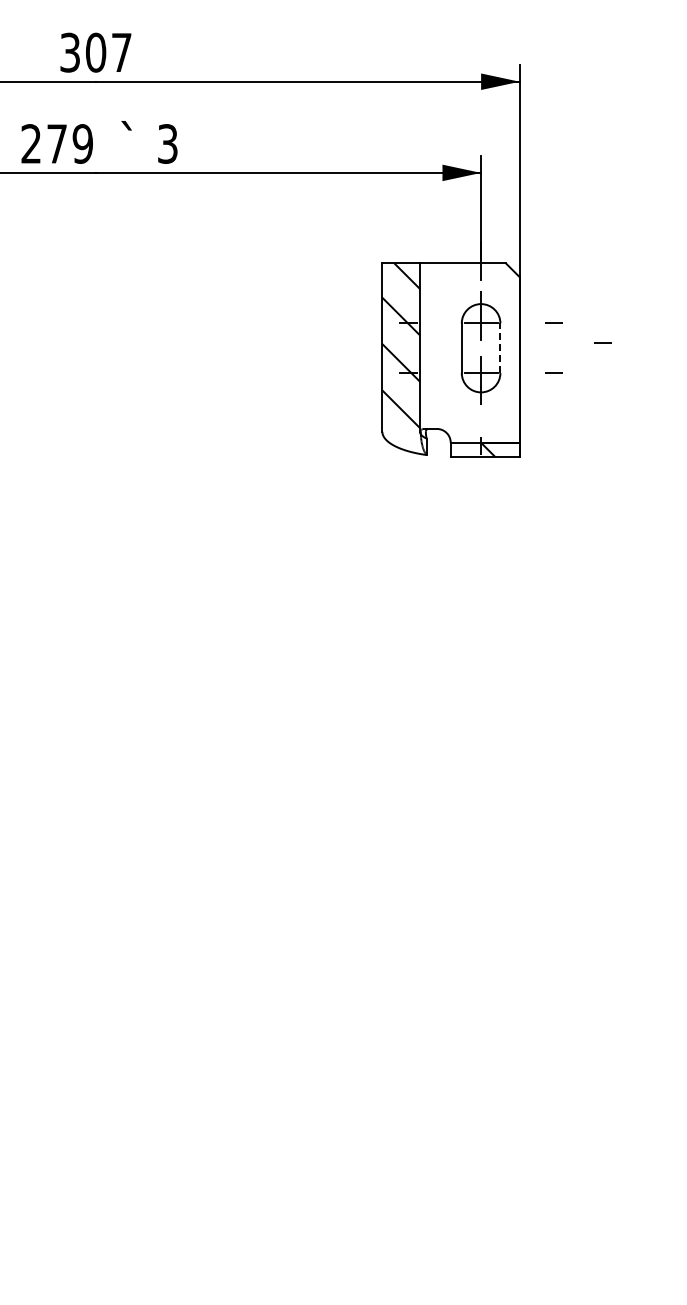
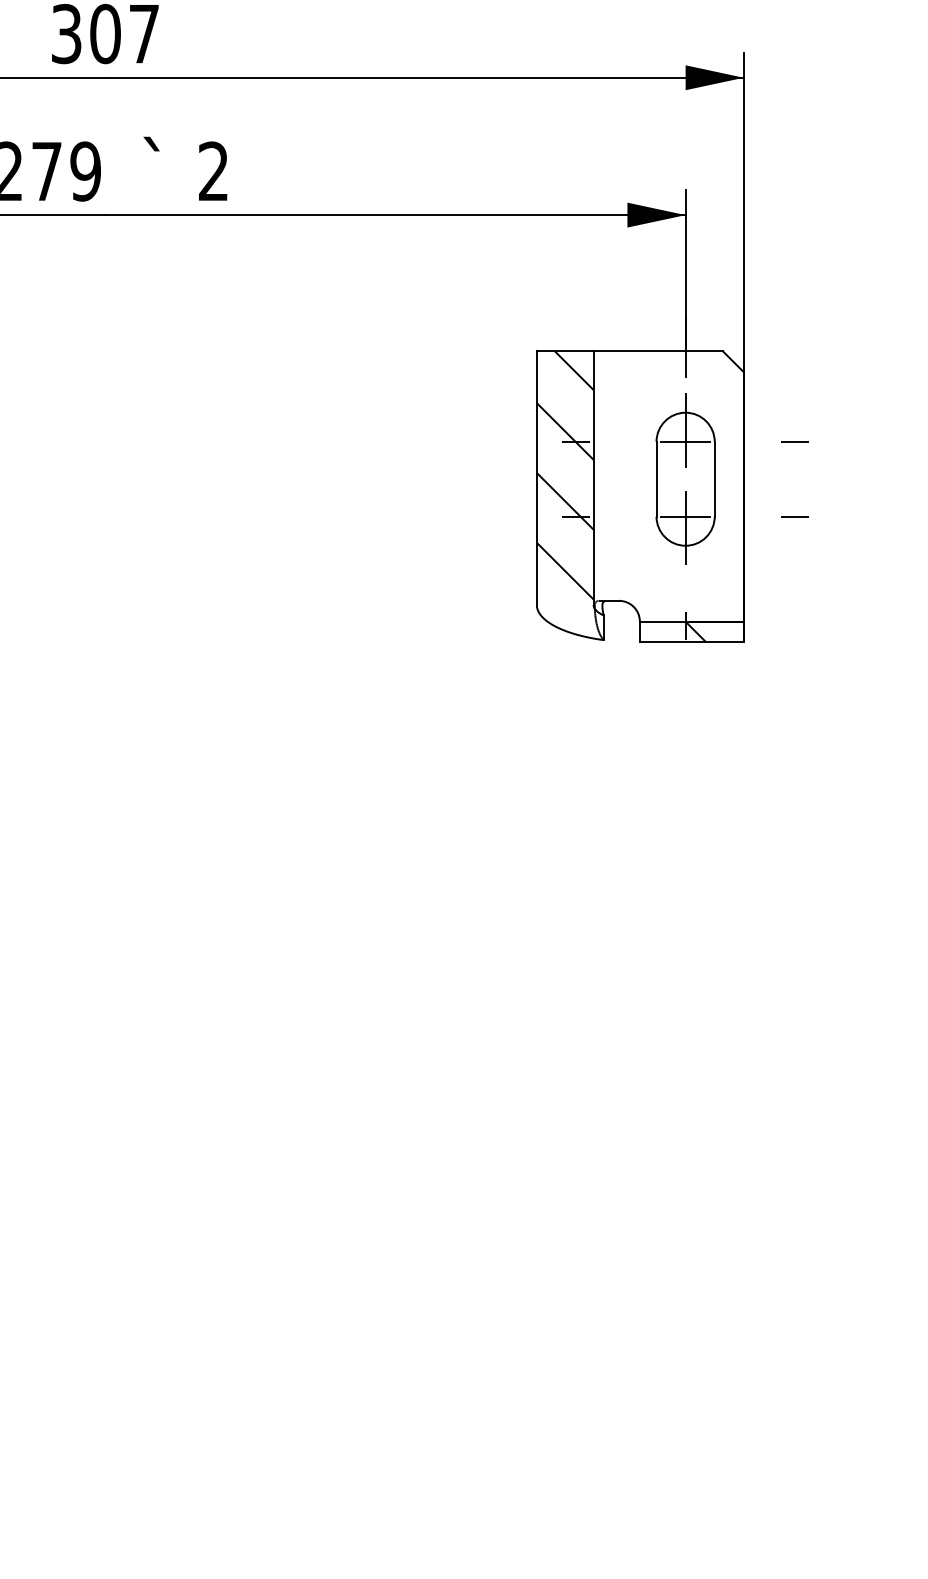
text: (167, 143) -> (213, 170), 3 -> 2
line: (602, 342) -> (868, 470), removed
line: (500, 348) -> (714, 479), dashed -> solid

